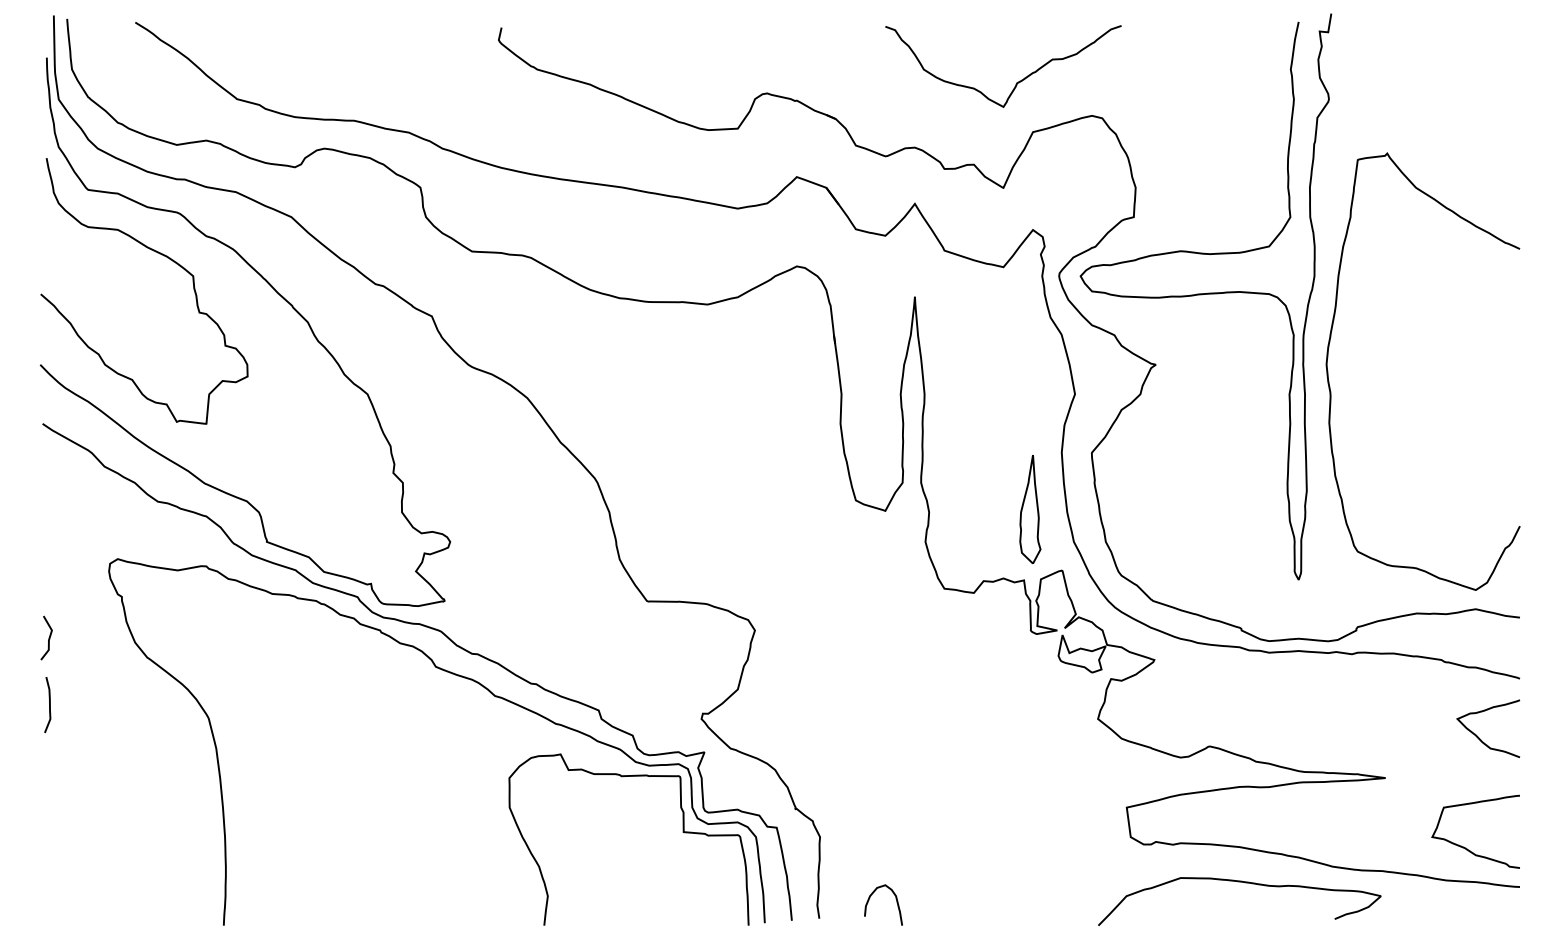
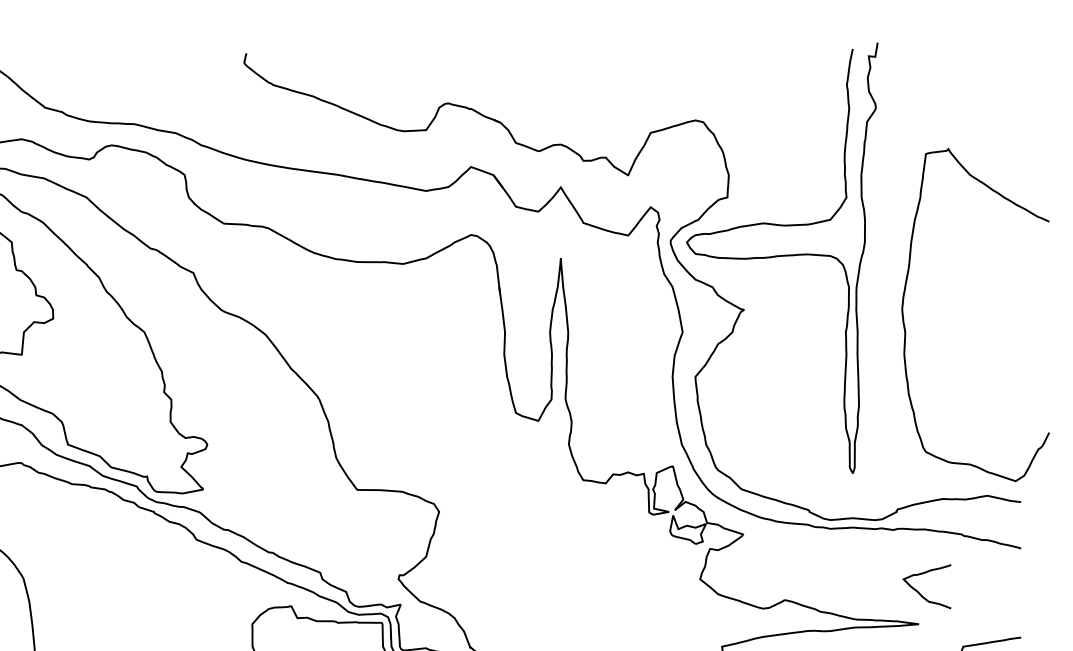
curve: (1016, 82) -> (638, 95), removed
curve: (1331, 391) -> (905, 330), moved
part: (1030, 509) -> (648, 419), removed
curve: (1479, 737) -> (920, 593), moved

